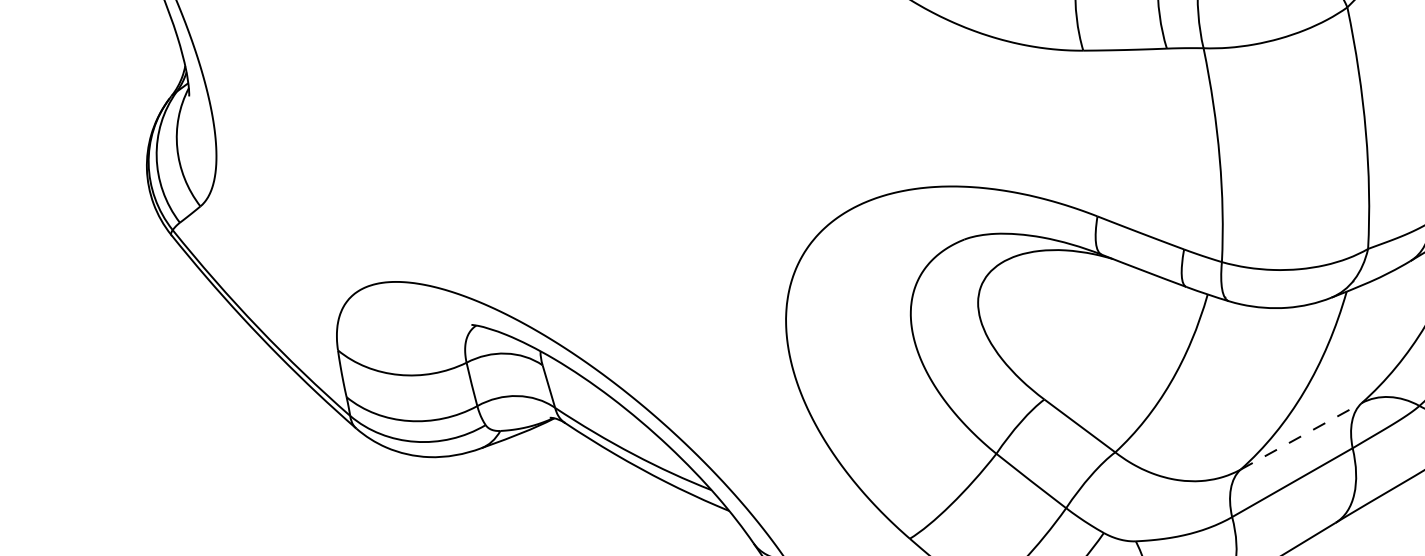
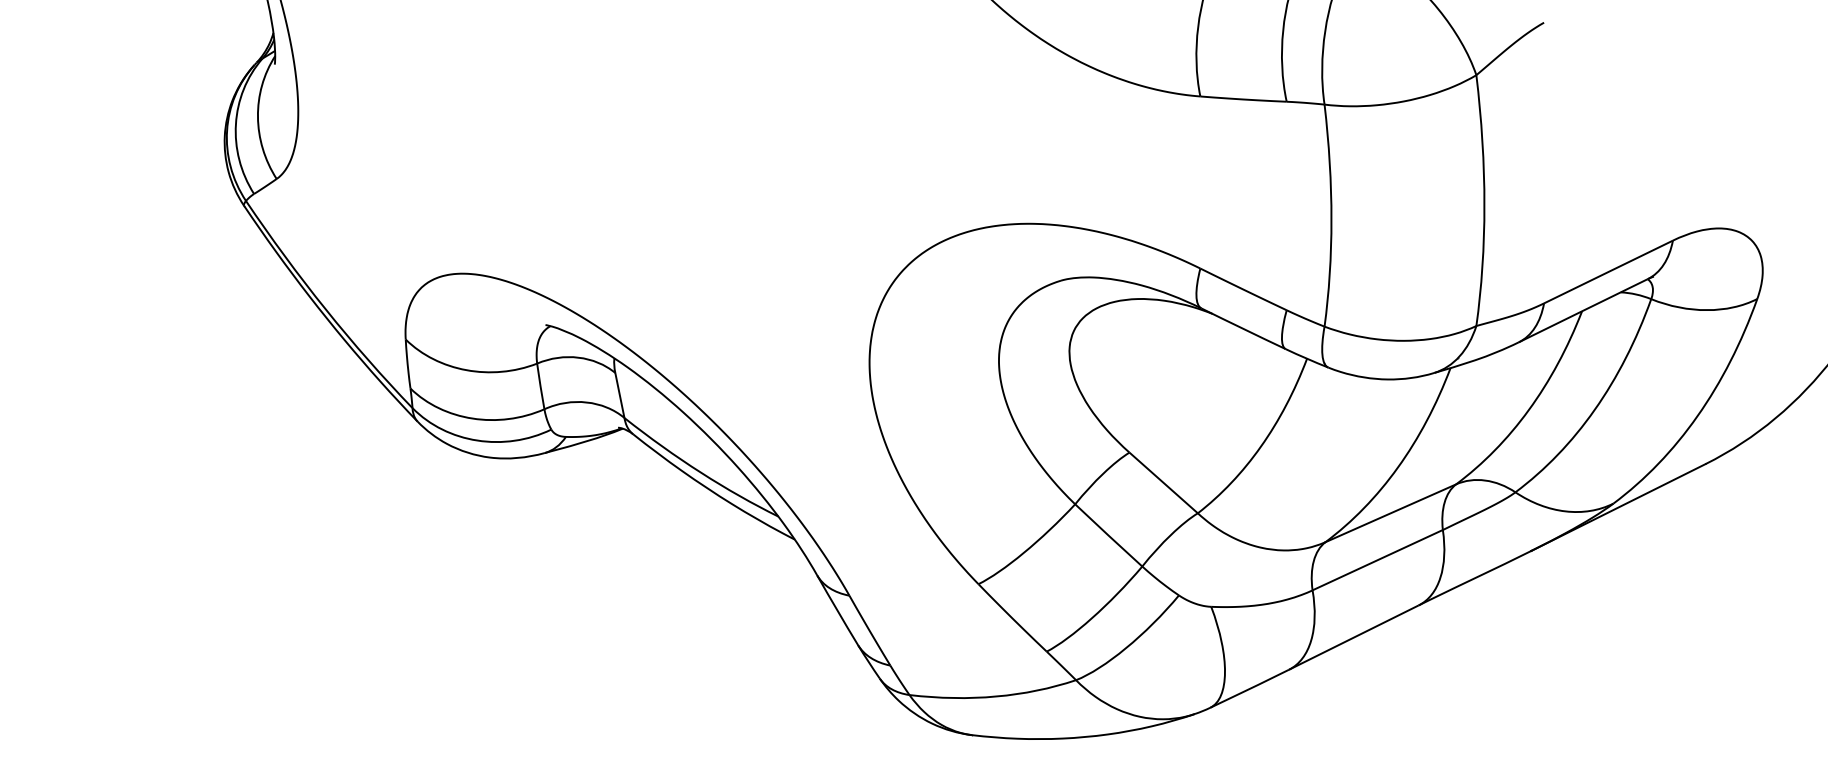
line: (1301, 436) -> (1391, 513), dashed -> solid

